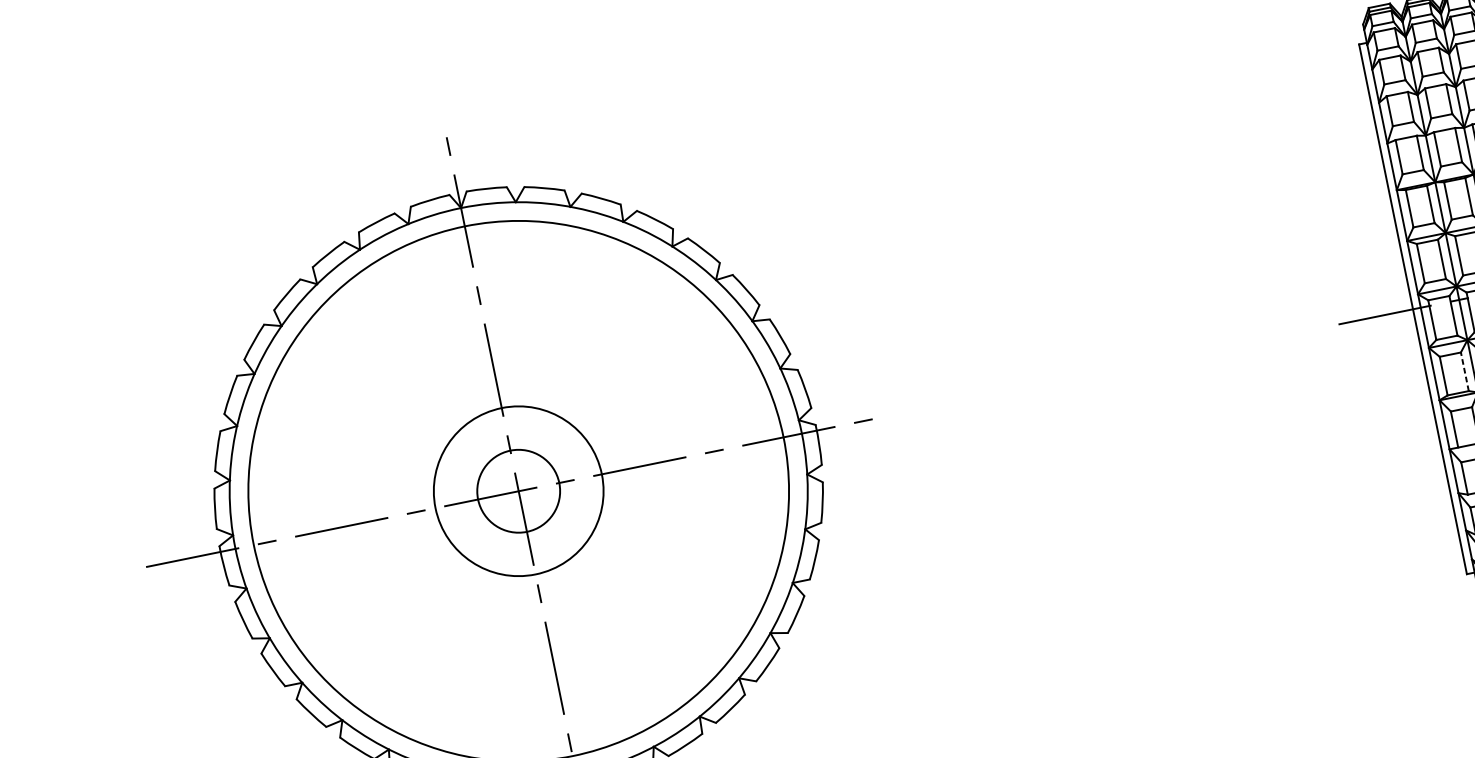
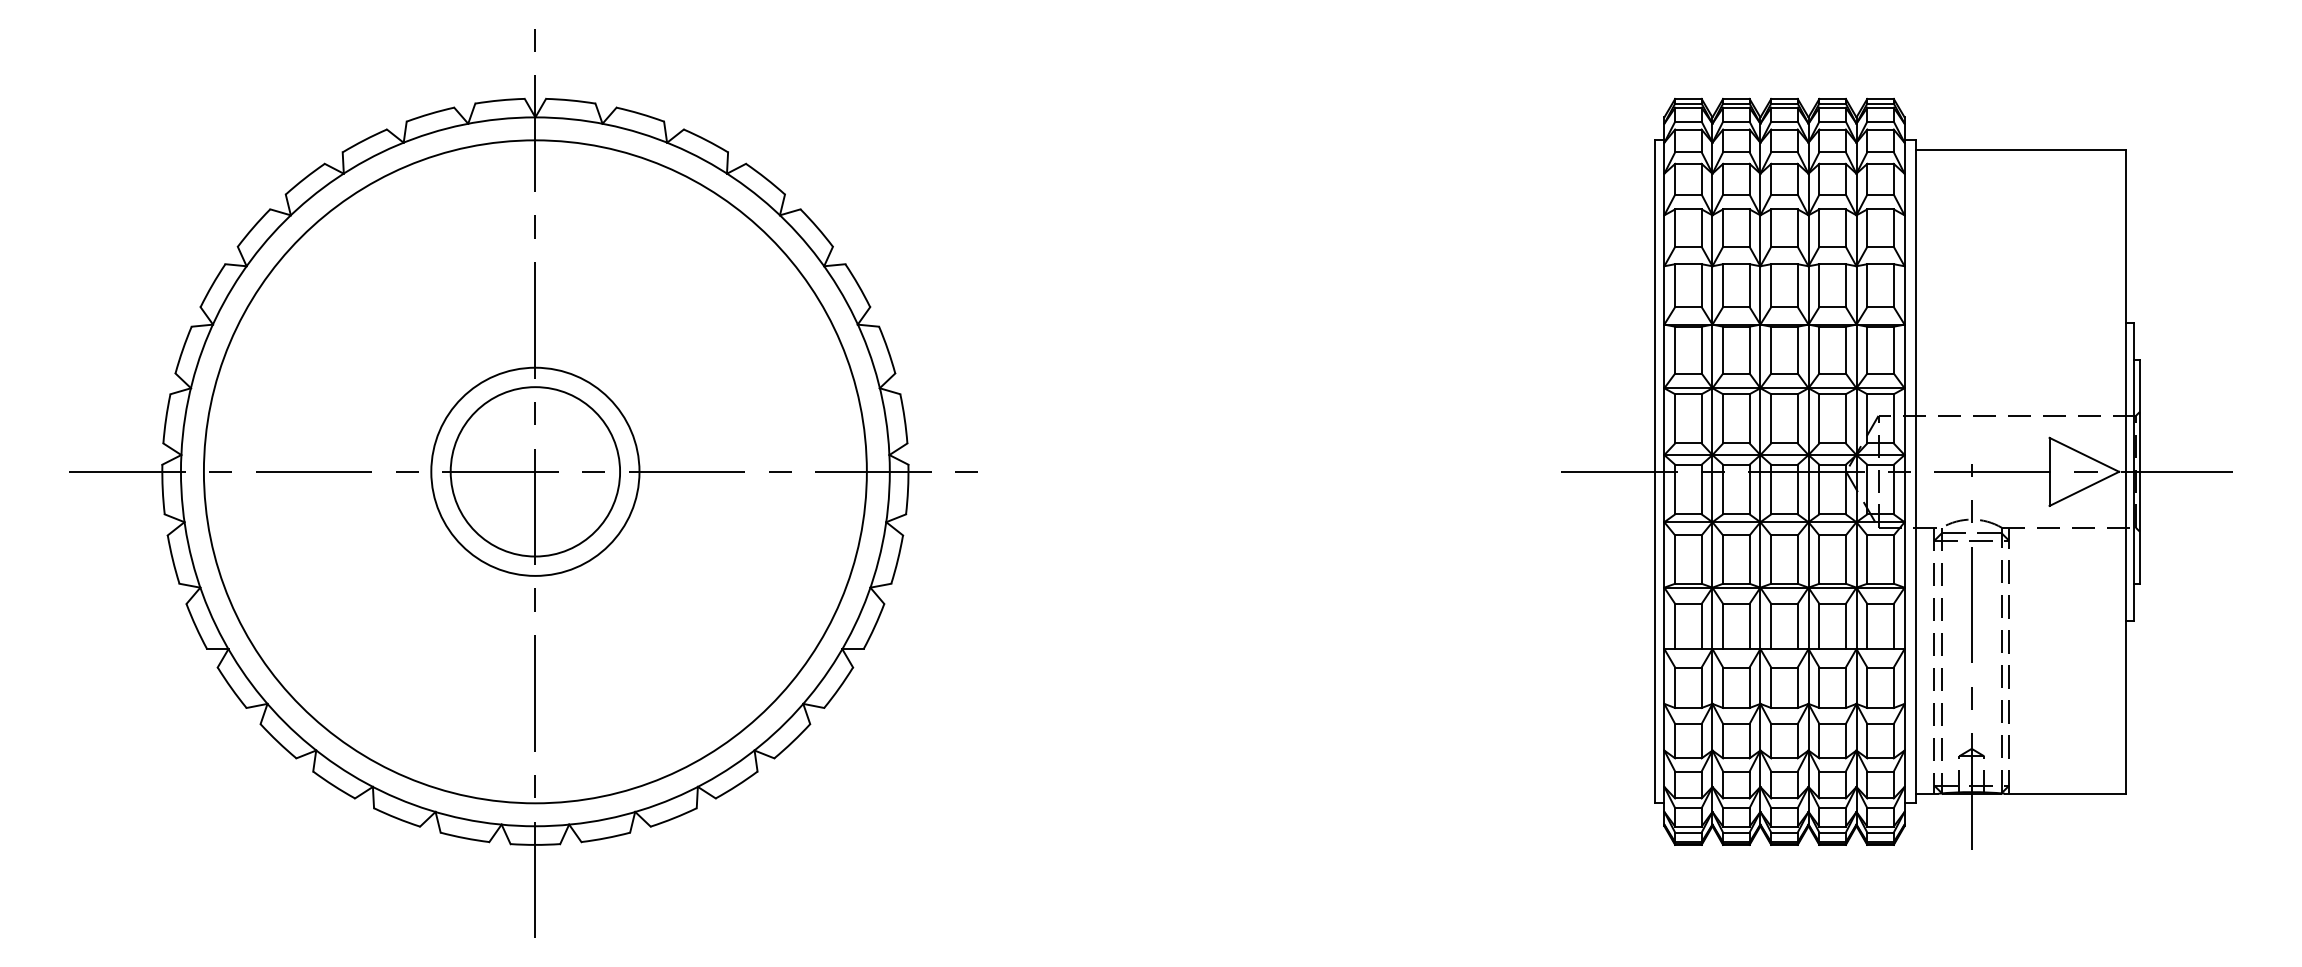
line: (1464, 371) -> (1701, 559), dashed -> solid
circle: (518, 490) -> (535, 471), size x1.67

